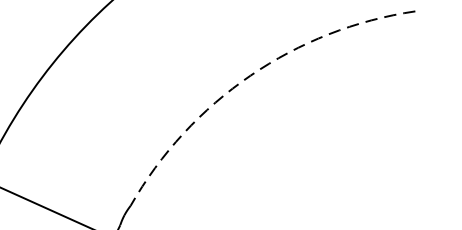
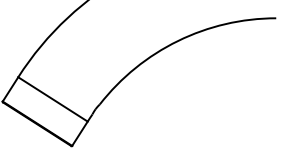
arc: (251, 74) -> (178, 40), dashed -> solid

